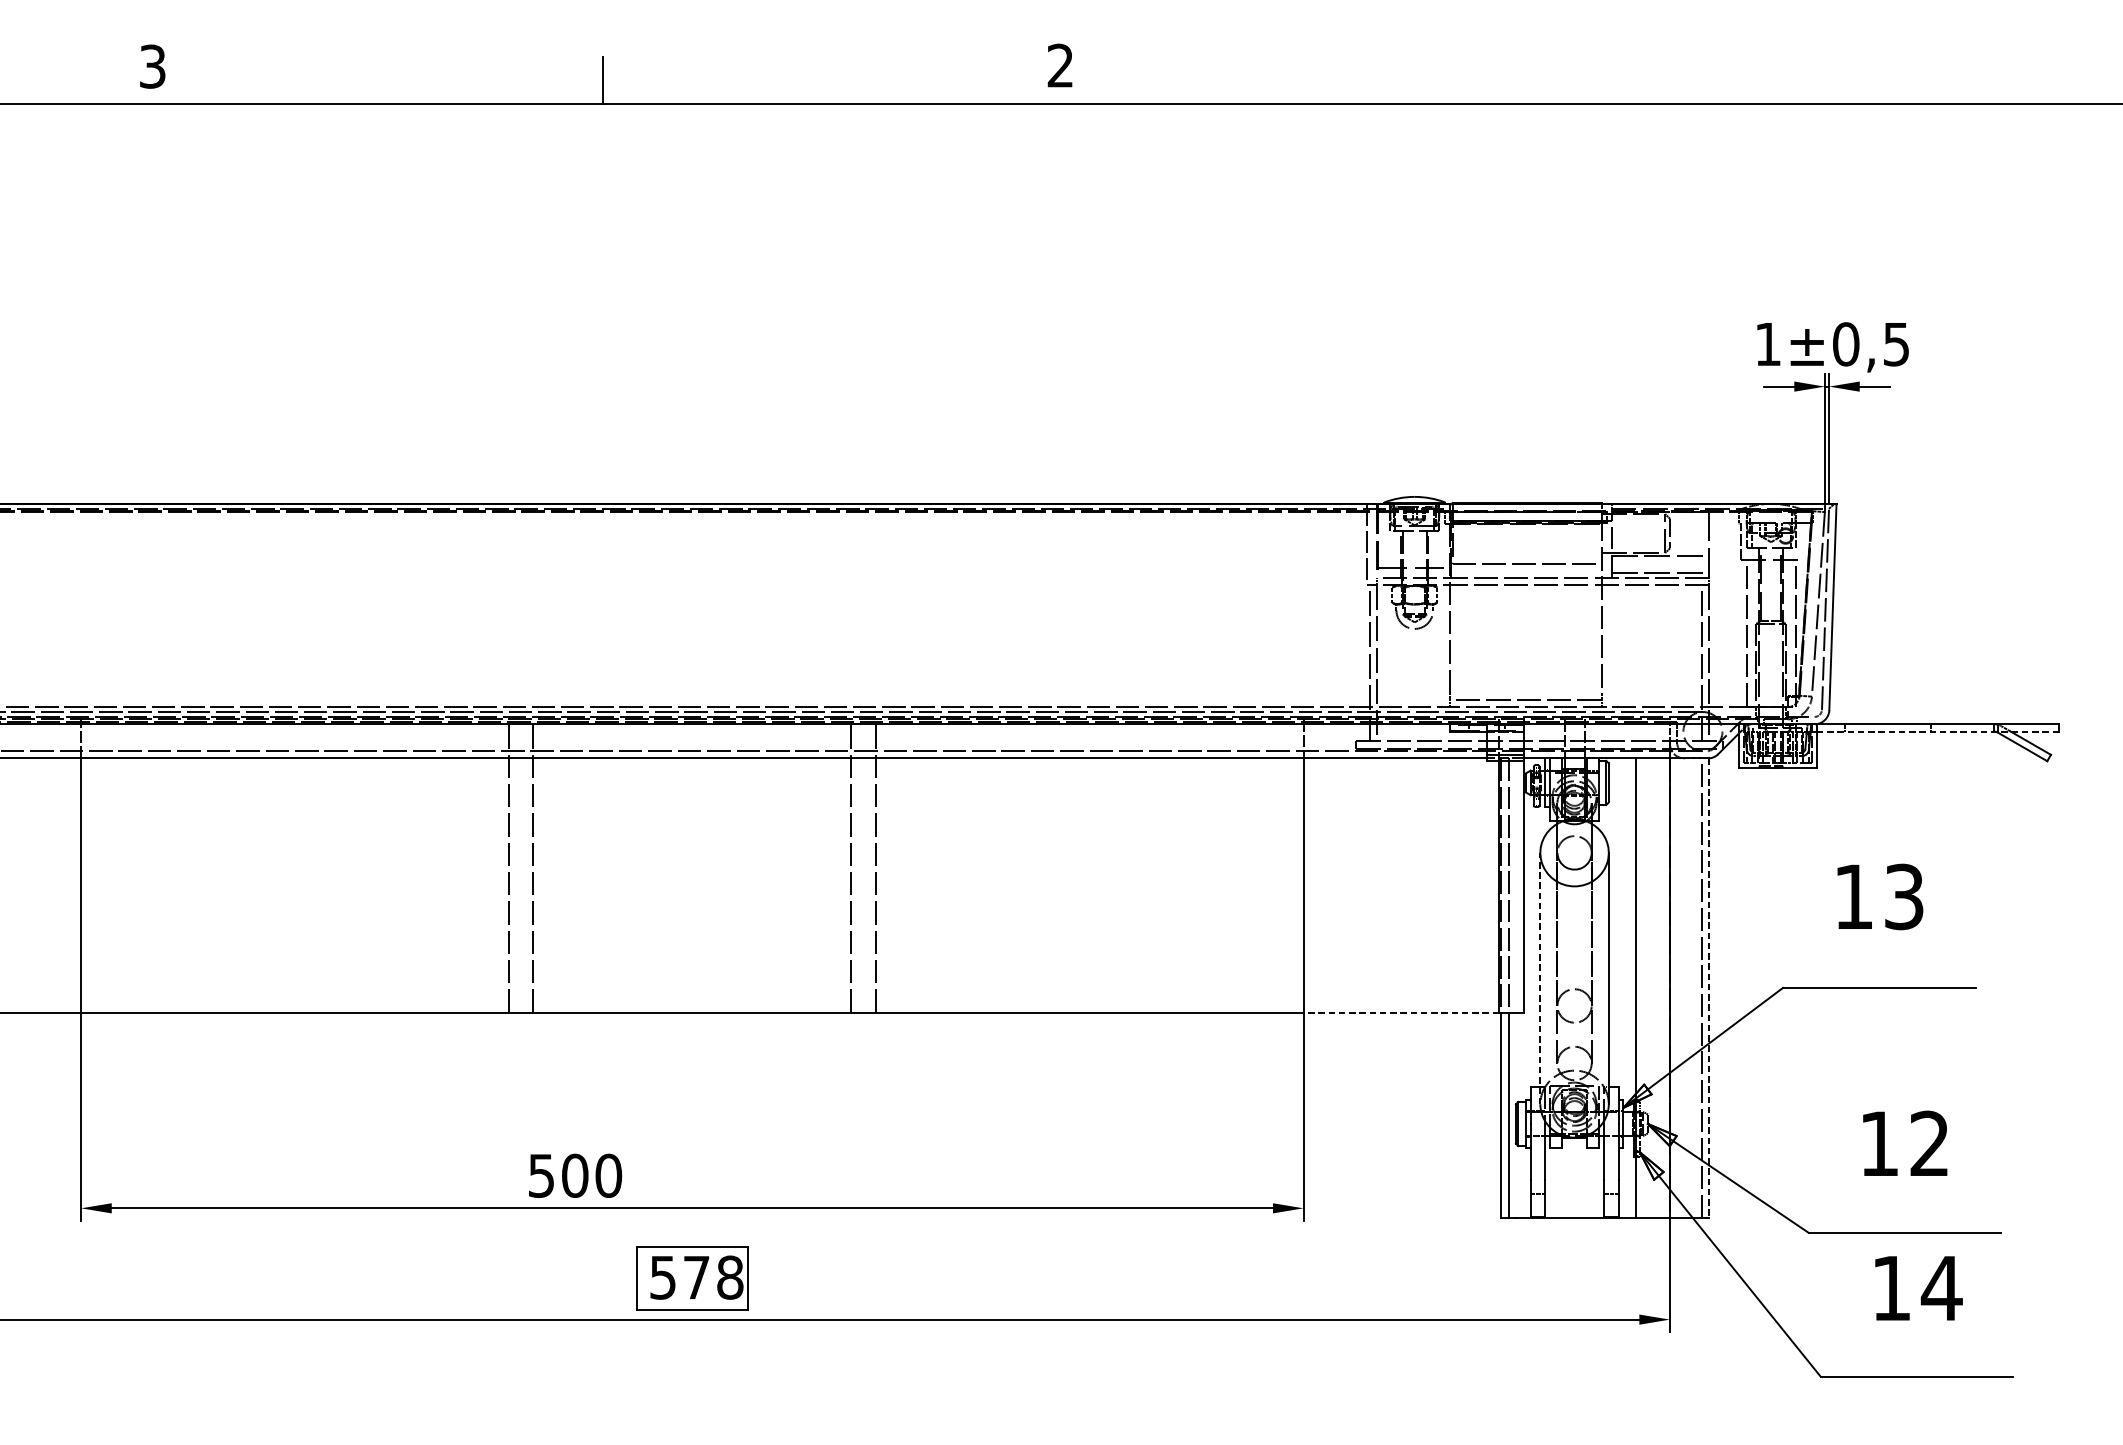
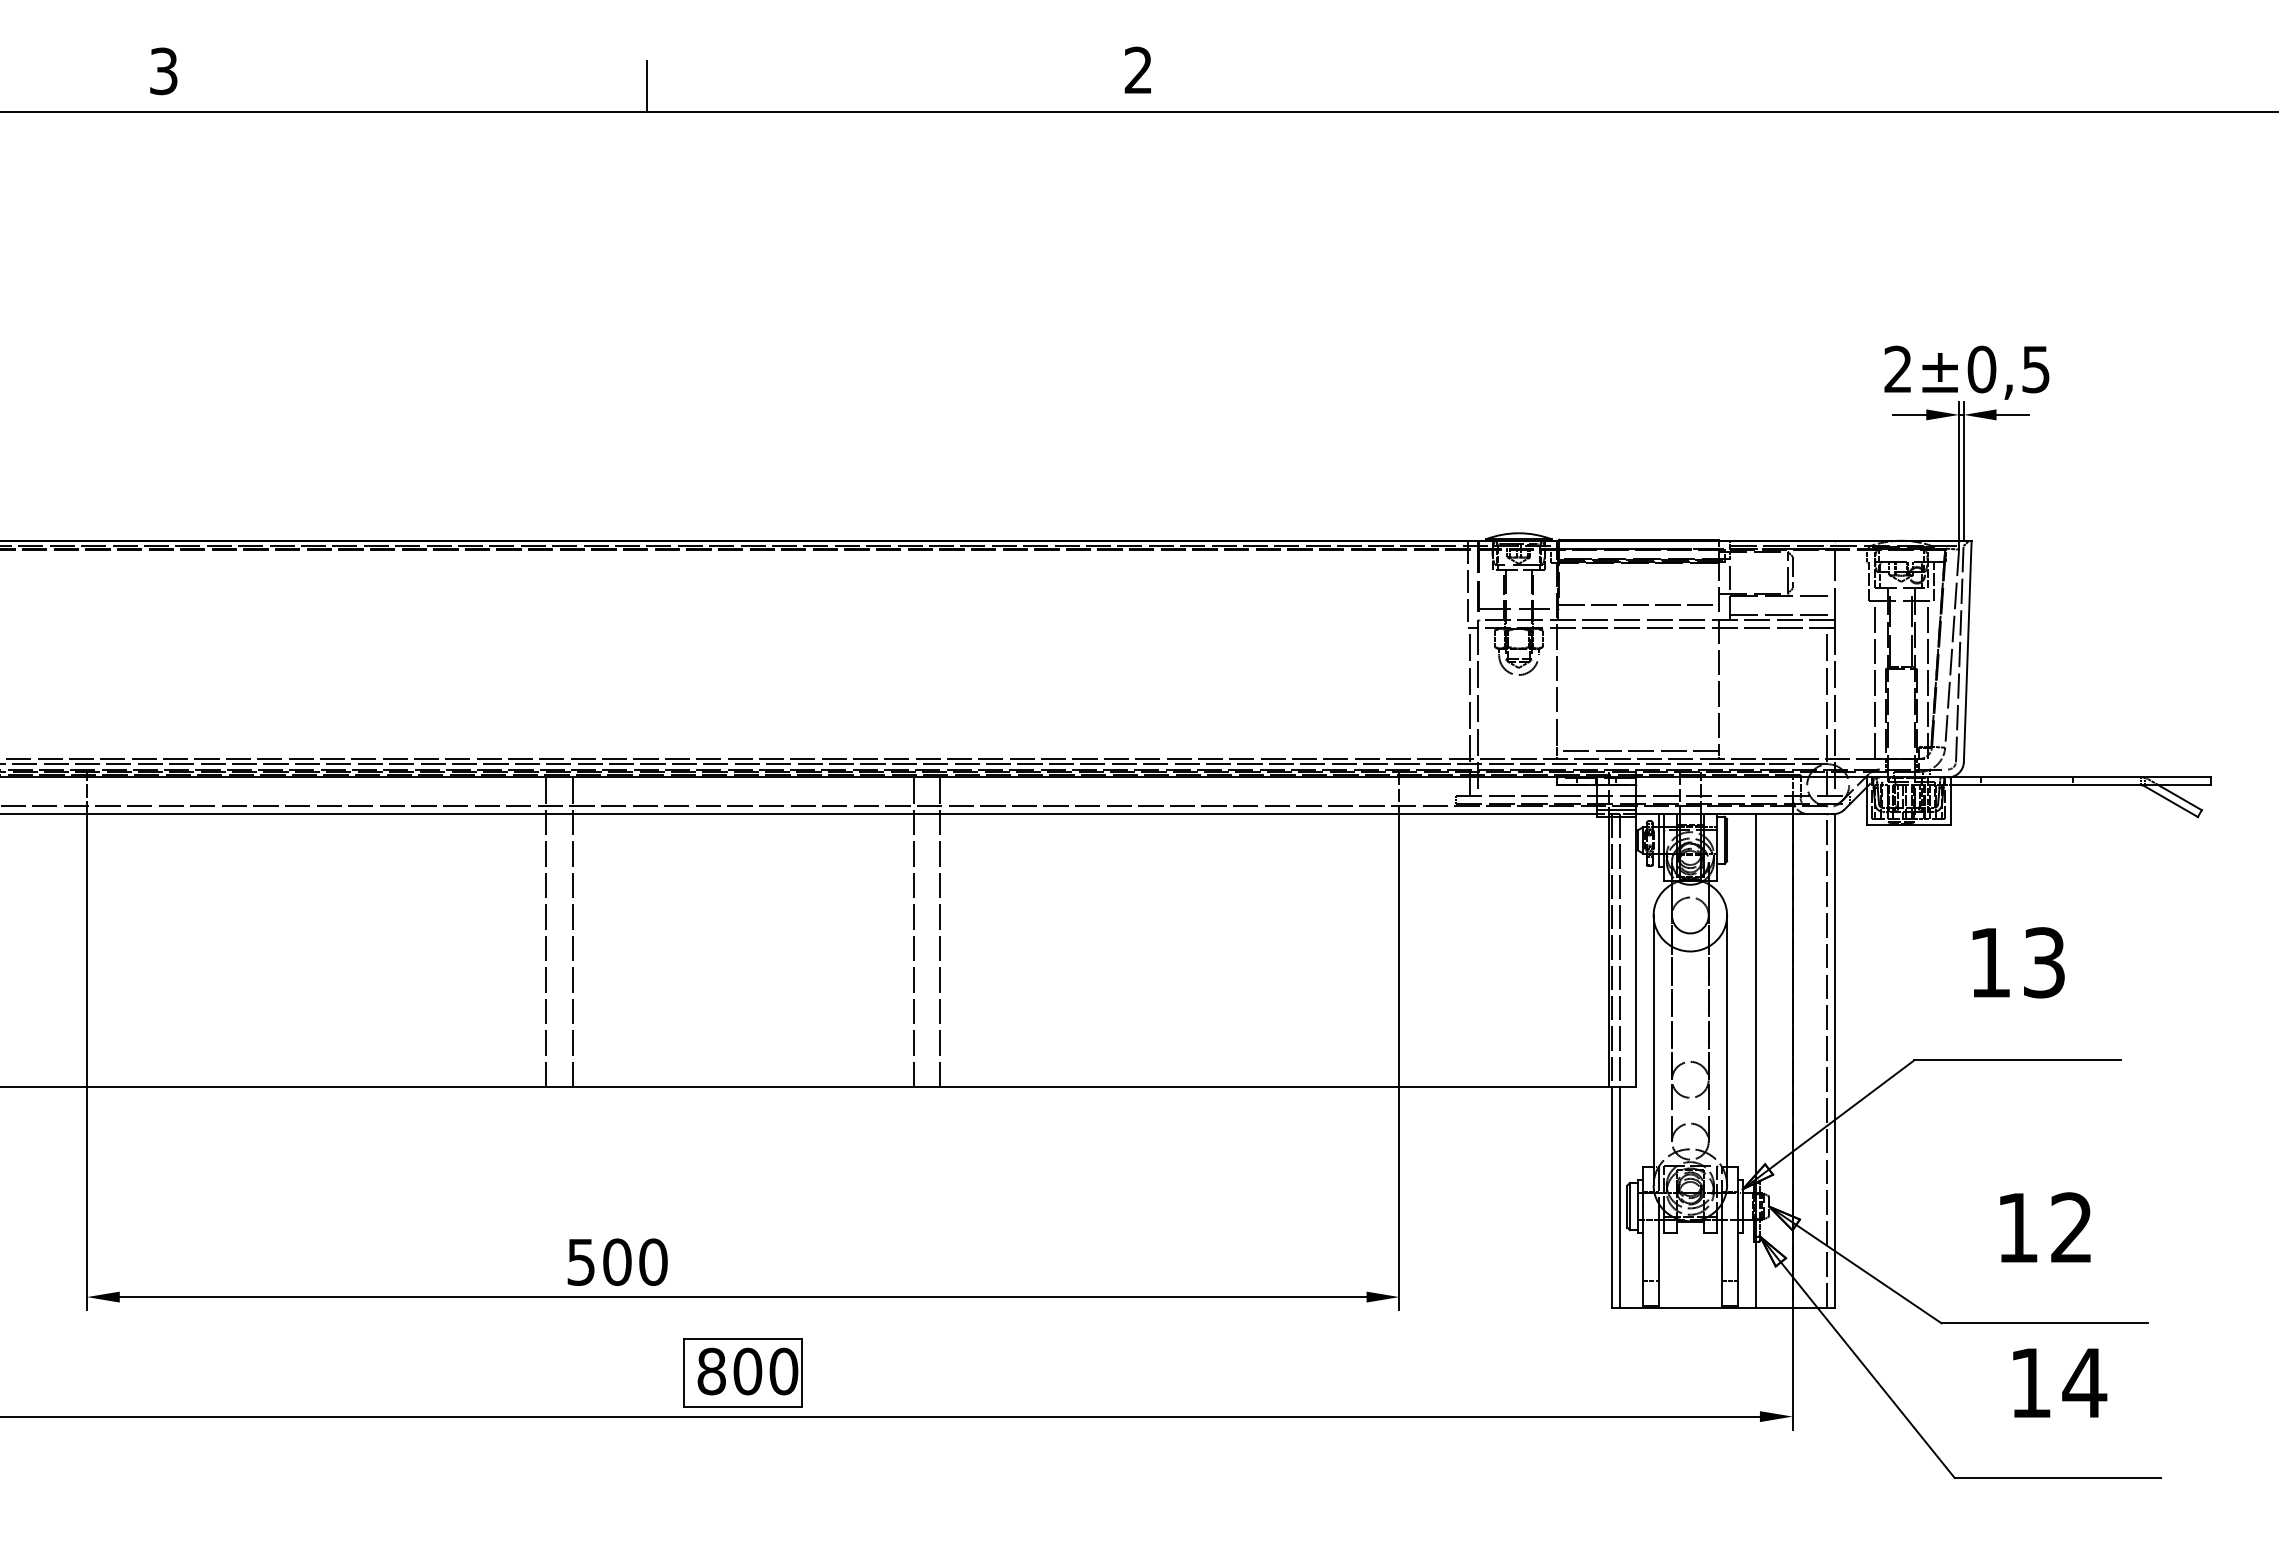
text: (1767, 343) -> (1897, 368), 1 -> 2
line: (1801, 541) -> (1934, 581), added
line: (1938, 731) -> (2081, 785), dashed -> solid
line: (1540, 978) -> (1653, 1050), dashed -> solid
line: (1708, 987) -> (1834, 1060), dashed -> solid
line: (1401, 1013) -> (1504, 1087), dashed -> solid
text: (696, 1277) -> (747, 1371), 578 -> 800

